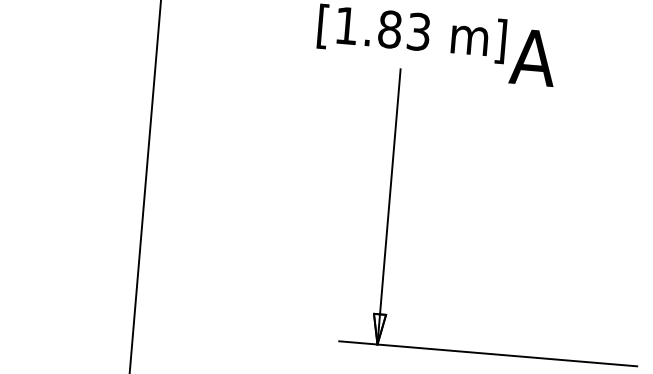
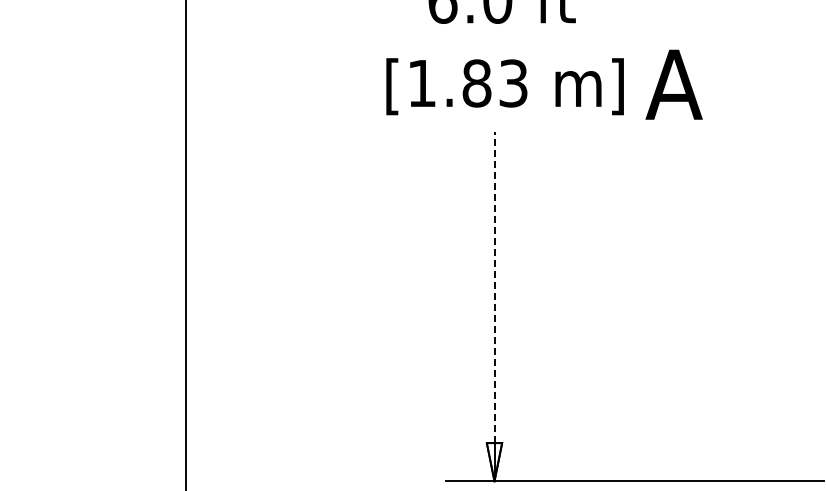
text: (532, 57) -> (673, 84), moved
line: (390, 191) -> (494, 287), solid -> dashed

